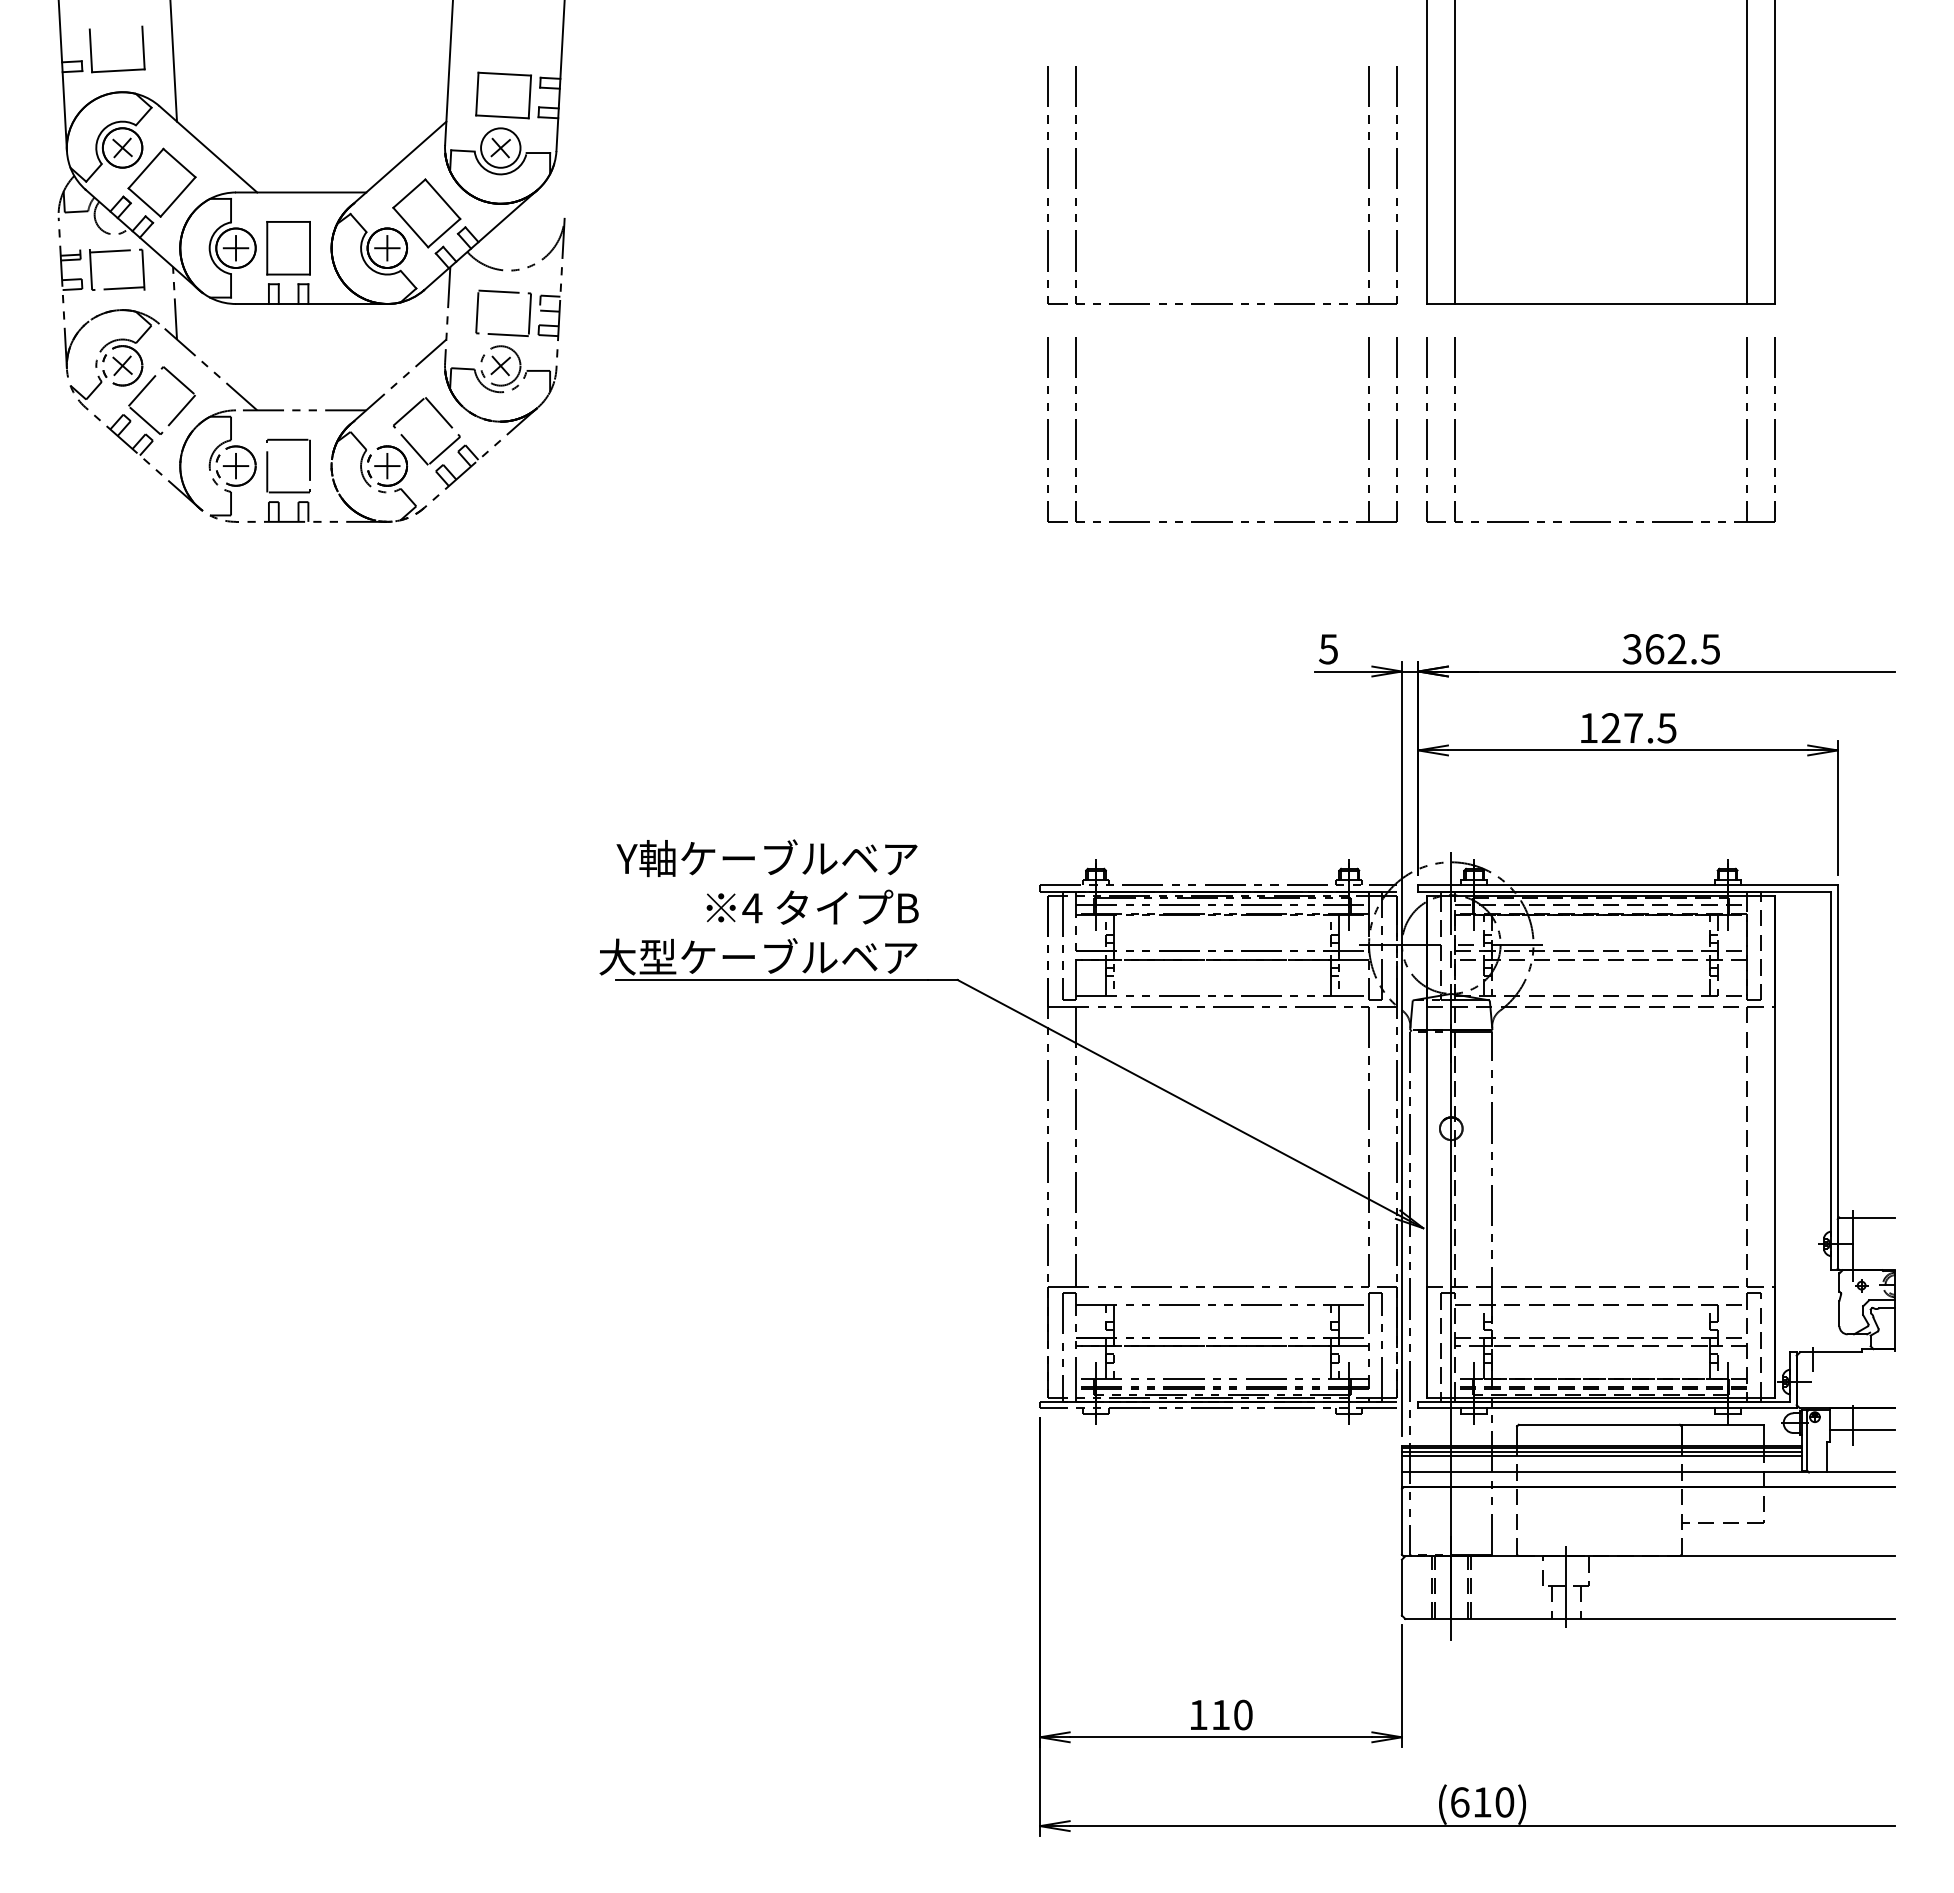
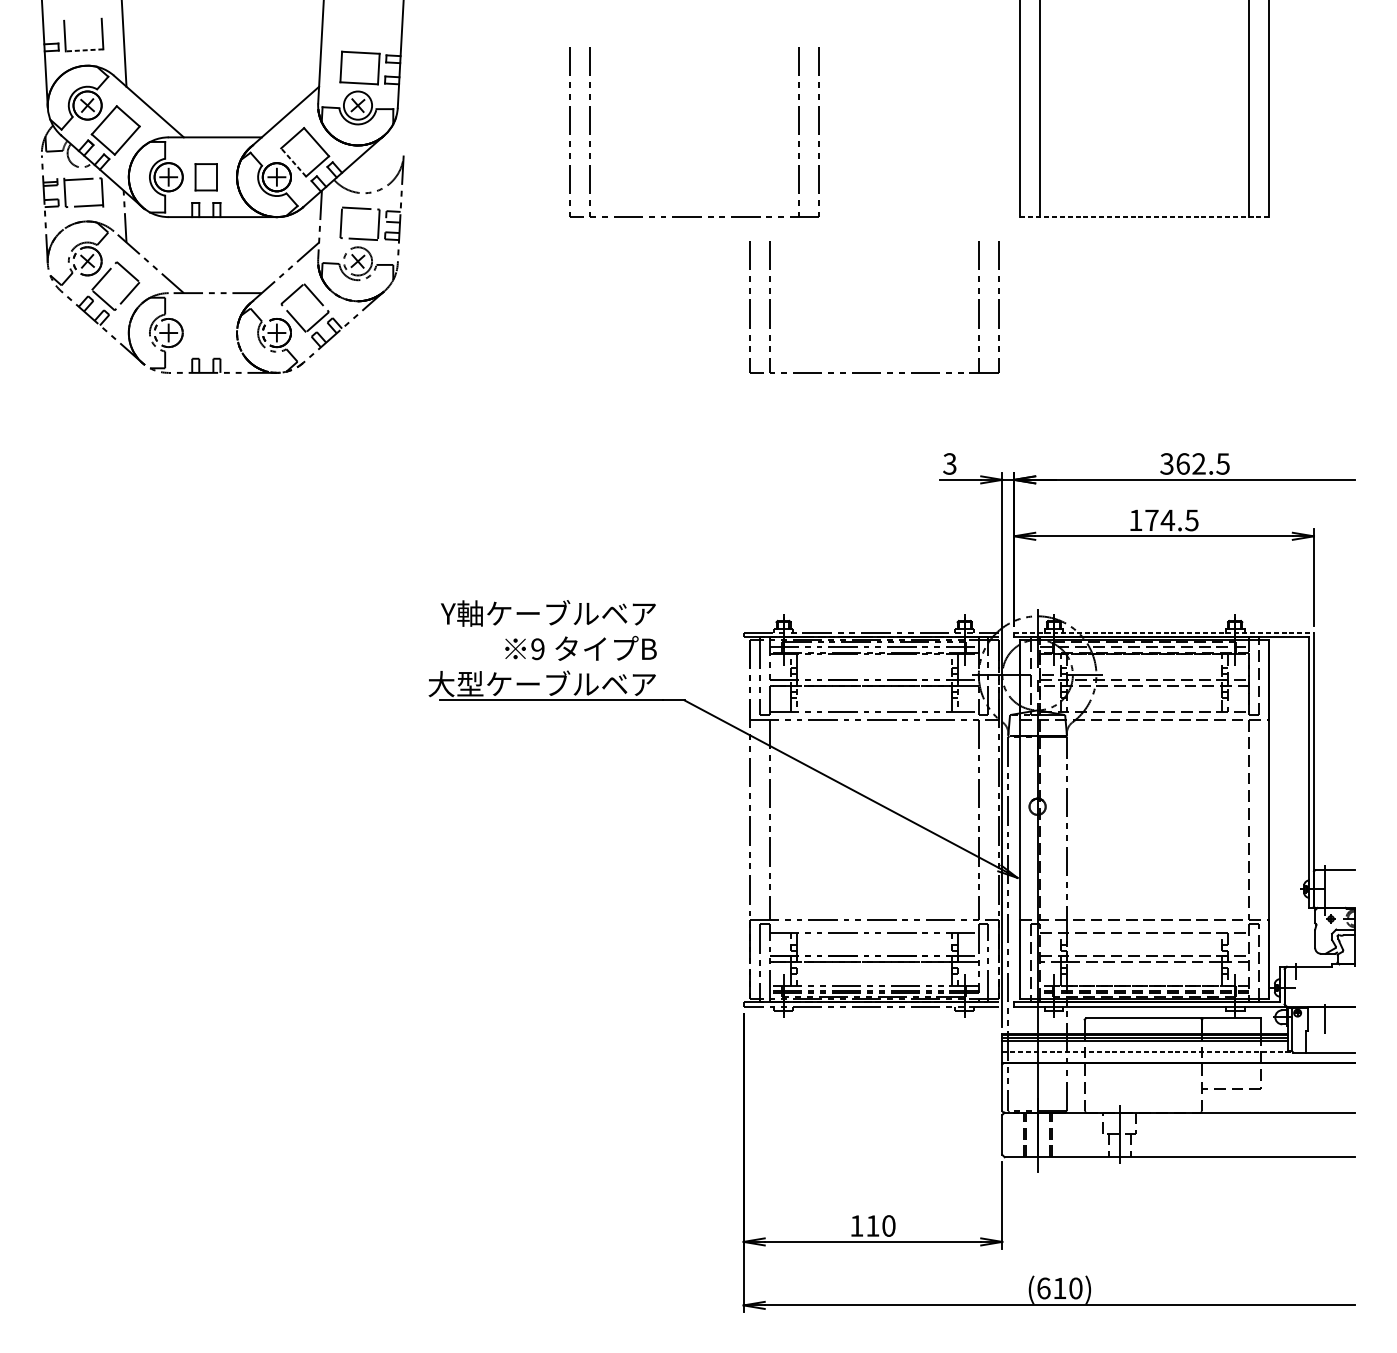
line: (117, 70) -> (83, 50), solid -> dashed
line: (410, 227) -> (293, 162), solid -> dashed
part: (288, 248) -> (206, 177), size x0.7
part: (1222, 303) -> (694, 216), moved
line: (1600, 304) -> (1144, 217), solid -> dashed
part: (268, 465) -> (191, 332), removed
part: (1600, 521) -> (1144, 372), removed
text: (1328, 648) -> (949, 463), 5 -> 3
text: (1622, 727) -> (1160, 519), 127.5 -> 174.5
line: (1628, 885) -> (1164, 632), solid -> dashed
text: (752, 908) -> (537, 649), 4 -> 9
line: (1862, 1429) -> (1331, 1021), removed
line: (1605, 1471) -> (1147, 1051), solid -> dashed

